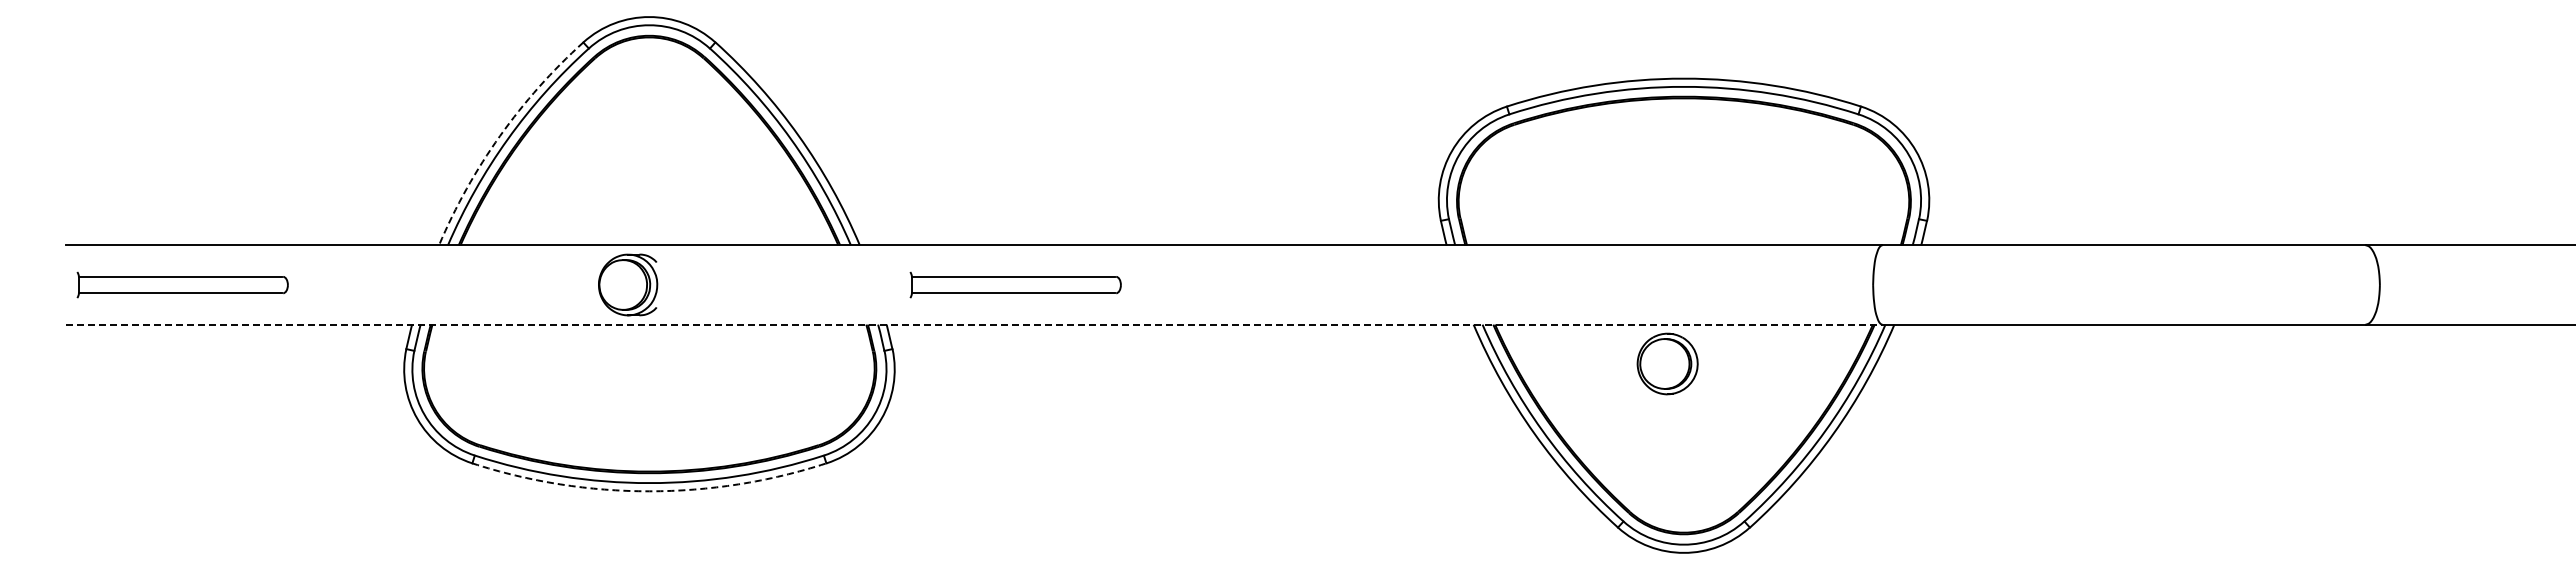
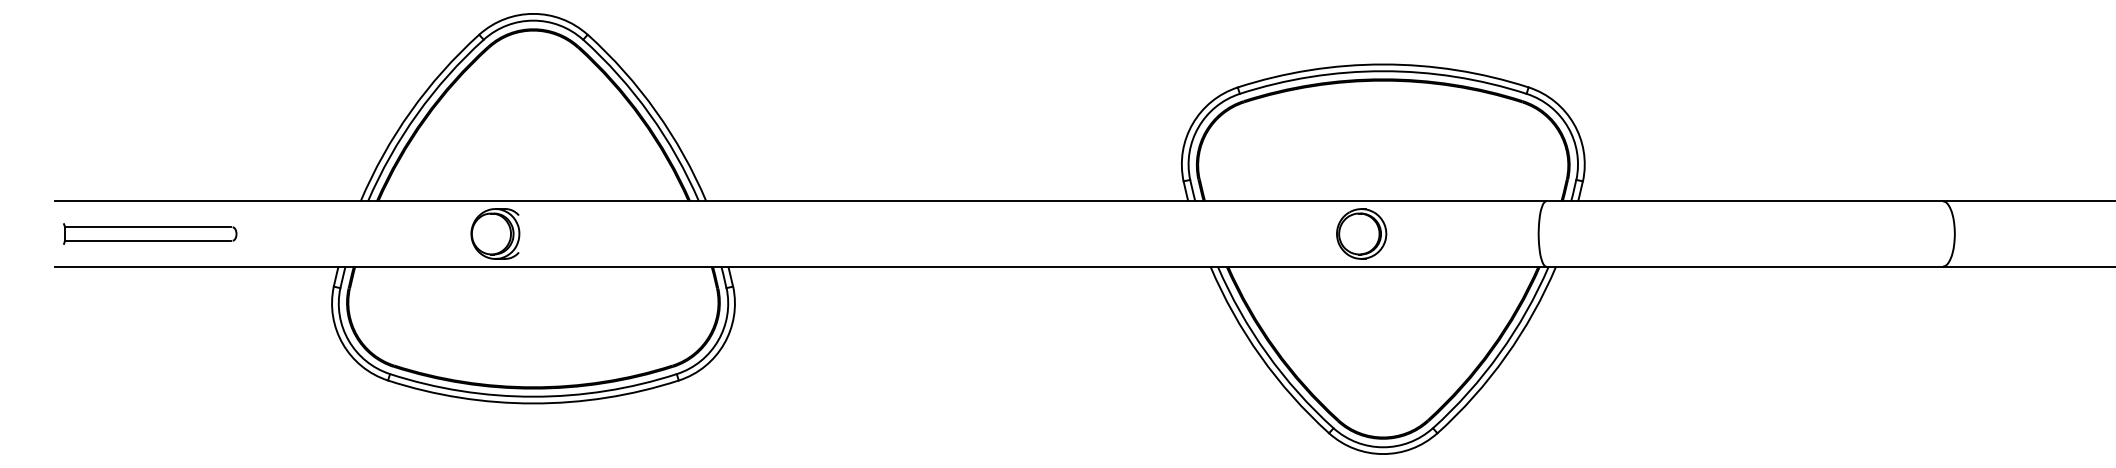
arc: (500, 135) -> (411, 111), dashed -> solid
part: (628, 284) -> (495, 233), moved
part: (1015, 284) -> (834, 233), removed
line: (974, 324) -> (800, 266), dashed -> solid
part: (1667, 363) -> (1361, 233), moved
arc: (649, 491) -> (533, 403), dashed -> solid

